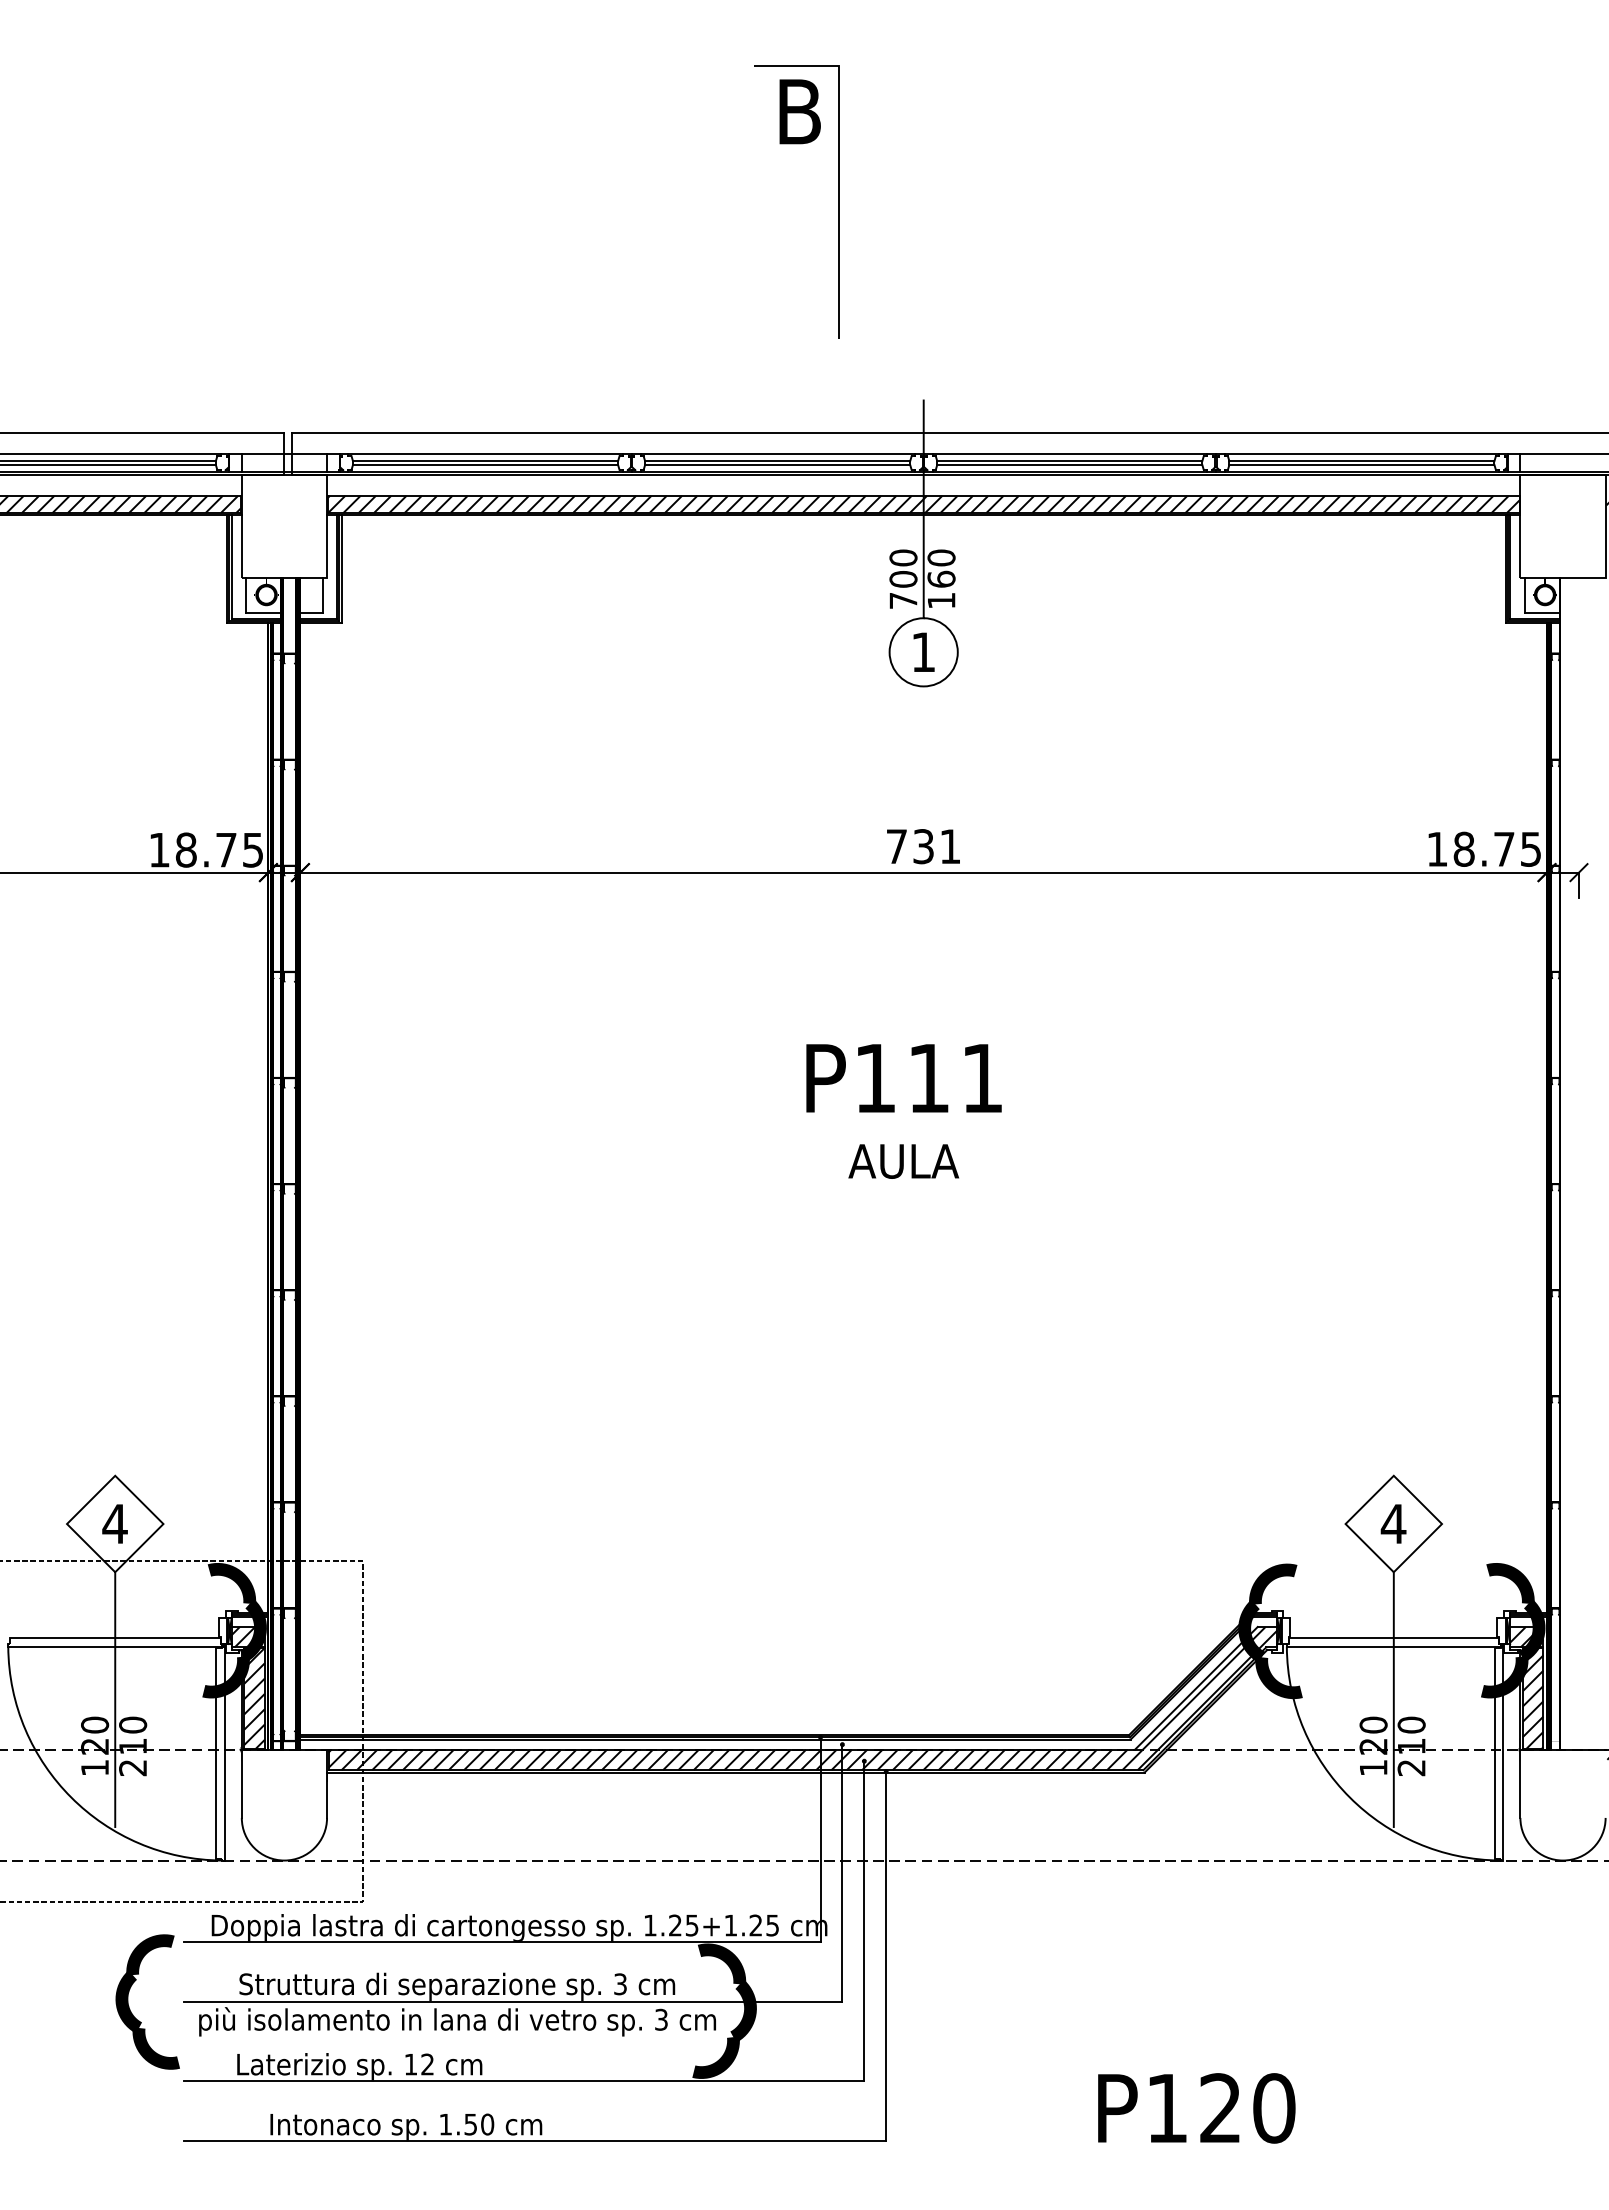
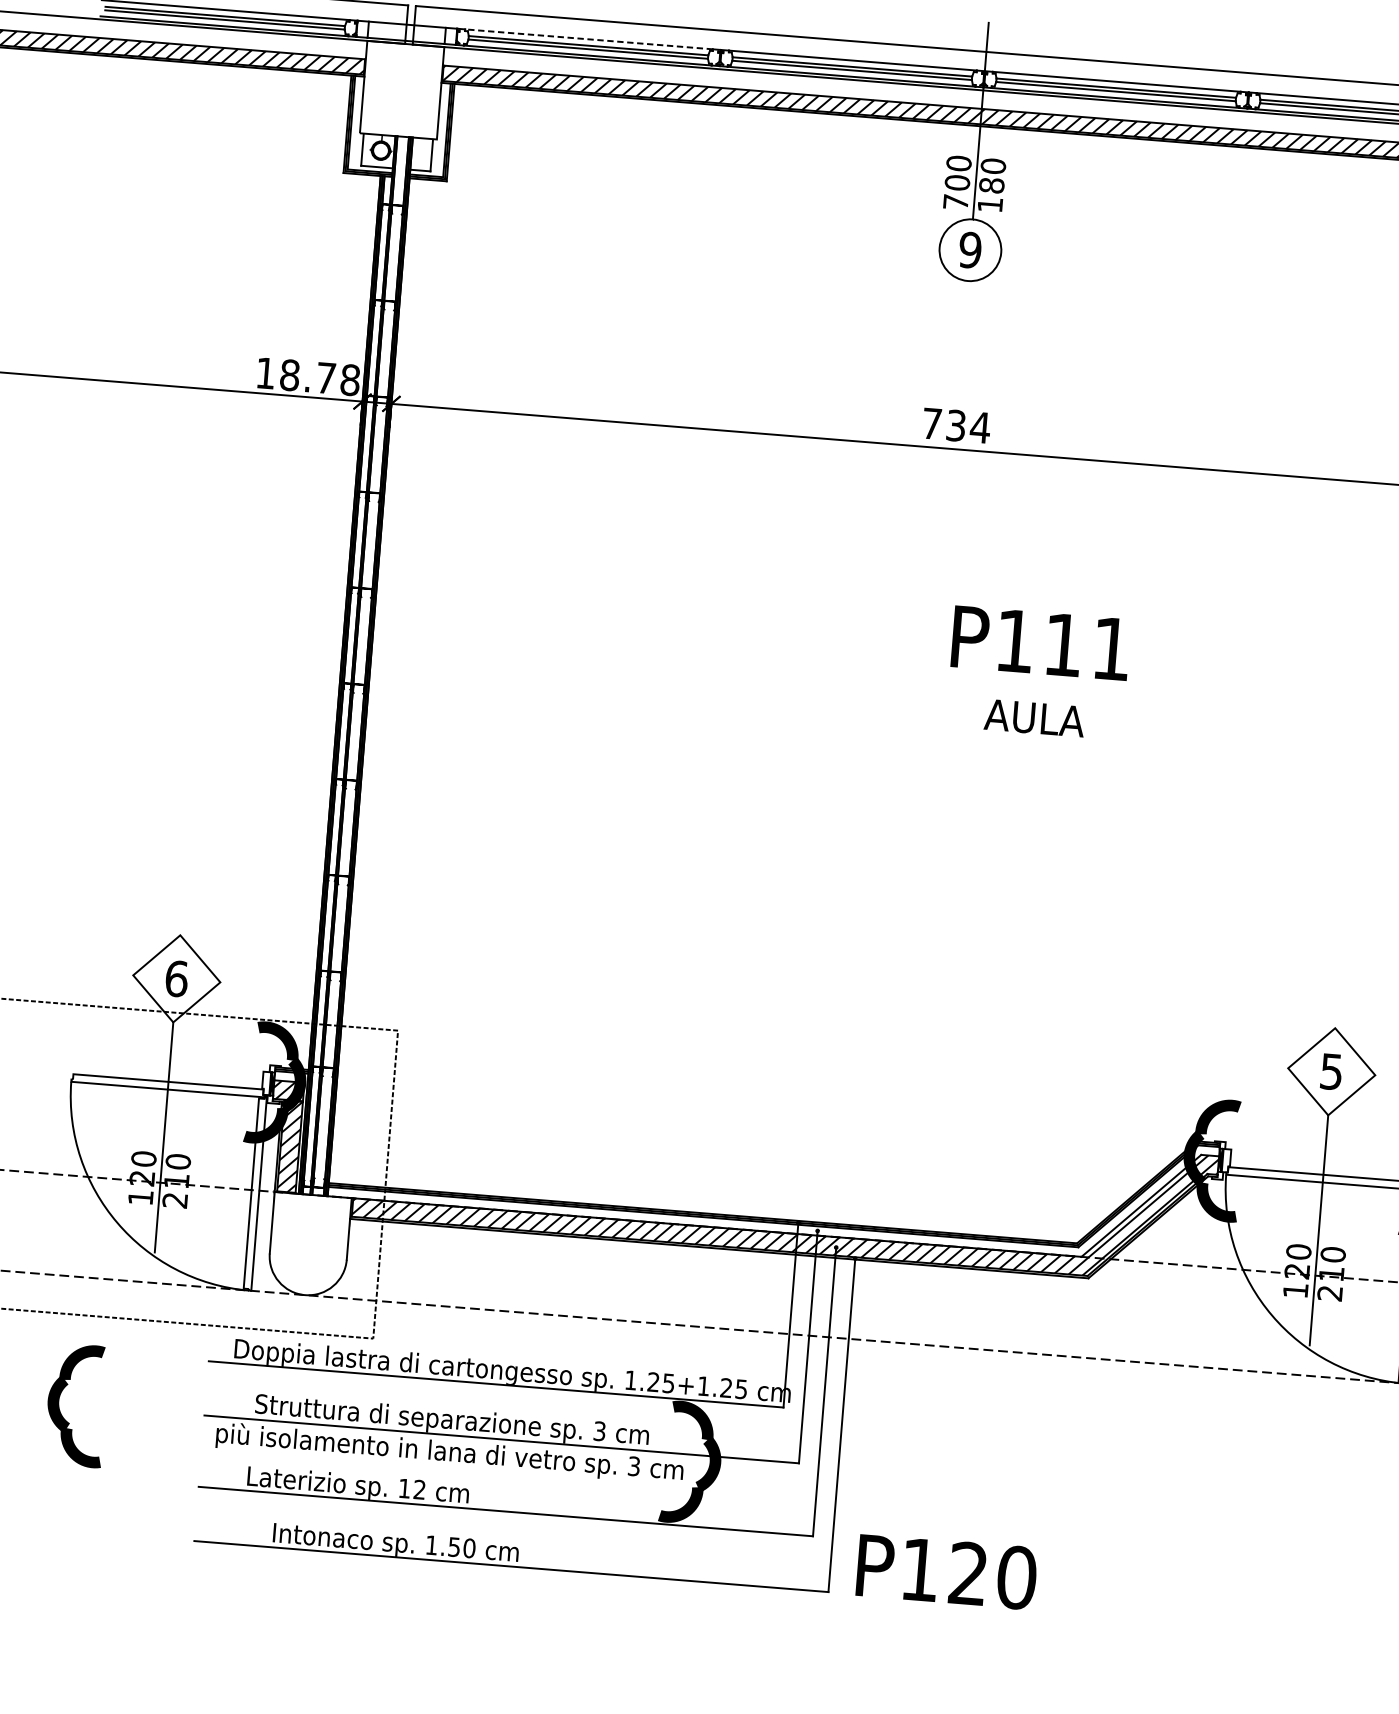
line: (485, 454) -> (588, 39), solid -> dashed
text: (941, 578) -> (991, 184), 160 -> 180
text: (923, 652) -> (970, 250), 1 -> 9
text: (950, 846) -> (980, 427), 731 -> 734
text: (252, 849) -> (349, 379), 18.75 -> 18.78
text: (903, 1078) -> (1040, 643), moved
text: (903, 1161) -> (1034, 718), moved
text: (114, 1523) -> (176, 978), 4 -> 6
text: (1393, 1524) -> (1331, 1072), 4 -> 5
curve: (129, 2006) -> (59, 1408), moved
text: (1196, 2108) -> (946, 1572), moved

